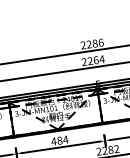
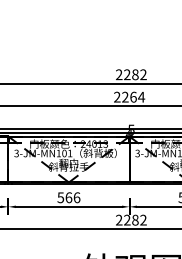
text: (101, 42) -> (143, 74), 2286 -> 2282
text: (59, 140) -> (68, 197), 484 -> 566

